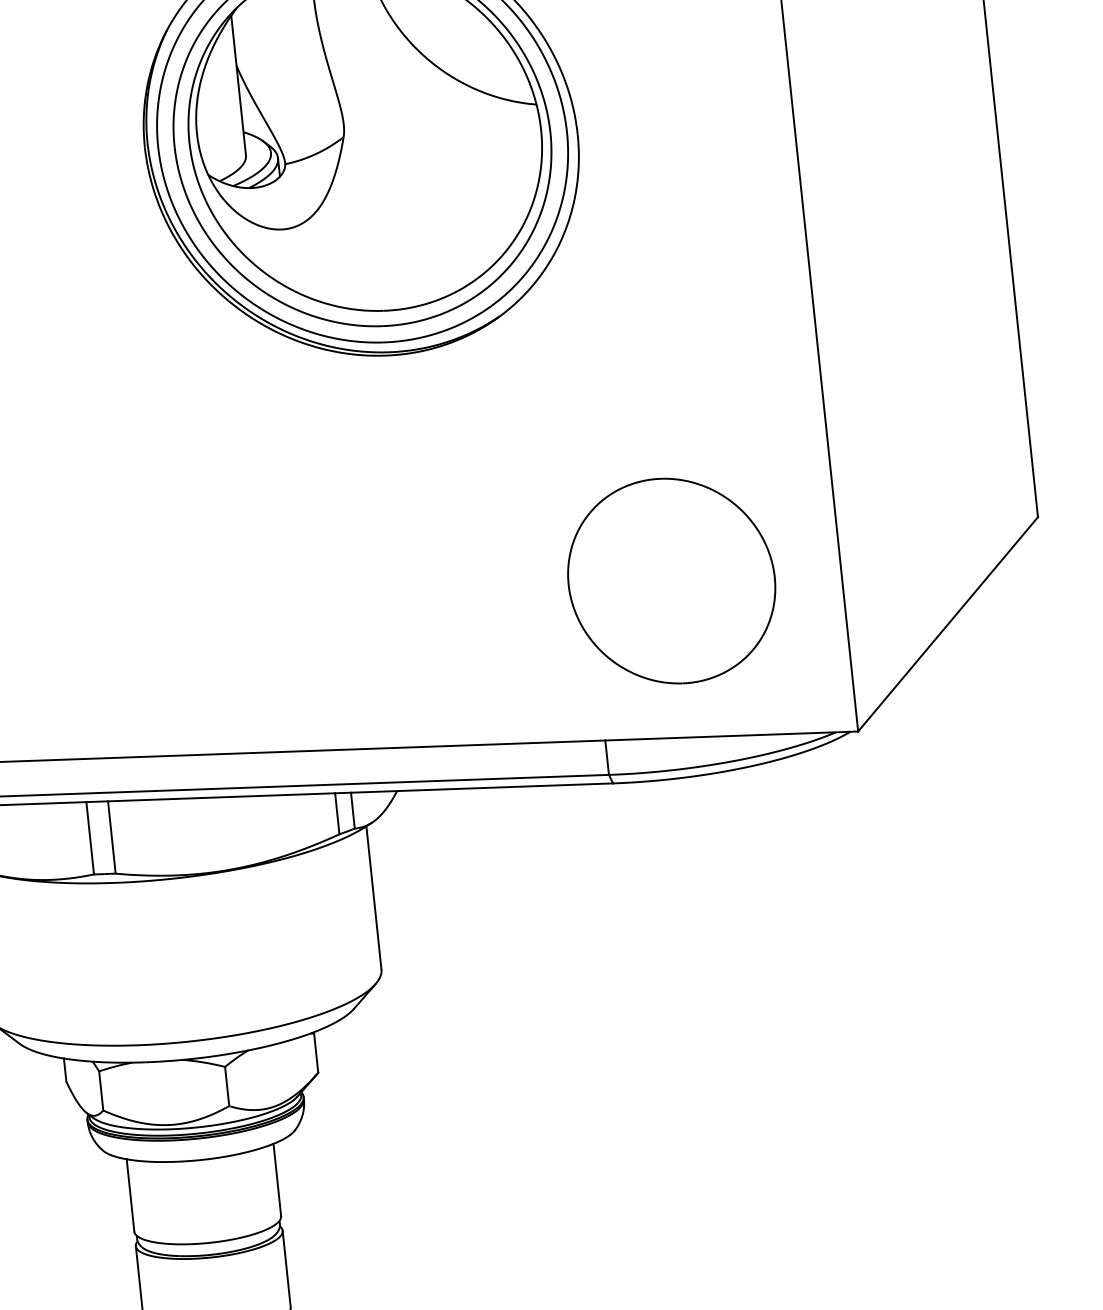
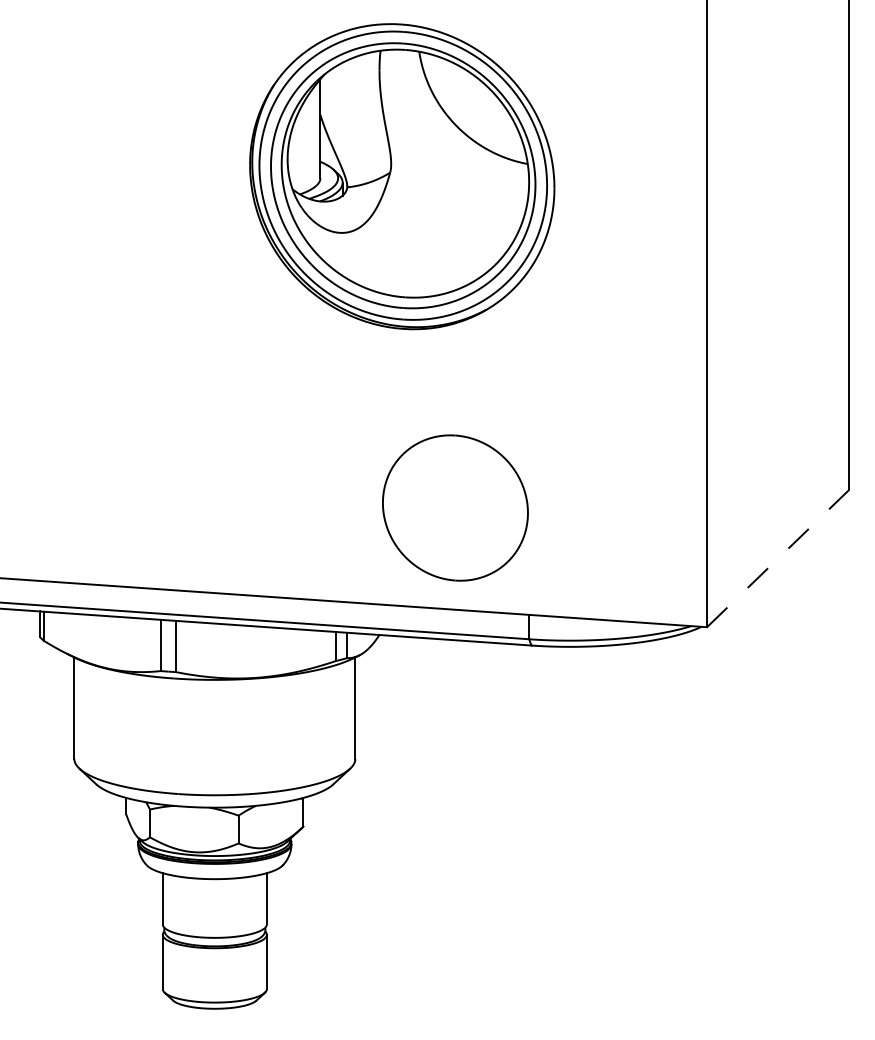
part: (671, 580) -> (455, 507), moved
line: (947, 624) -> (777, 558), solid -> dashed

